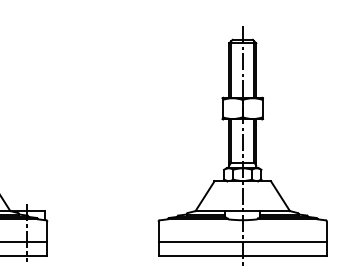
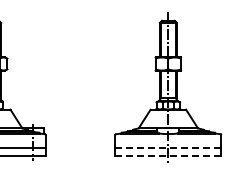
line: (242, 241) -> (168, 147), solid -> dashed
line: (242, 255) -> (168, 156), solid -> dashed

